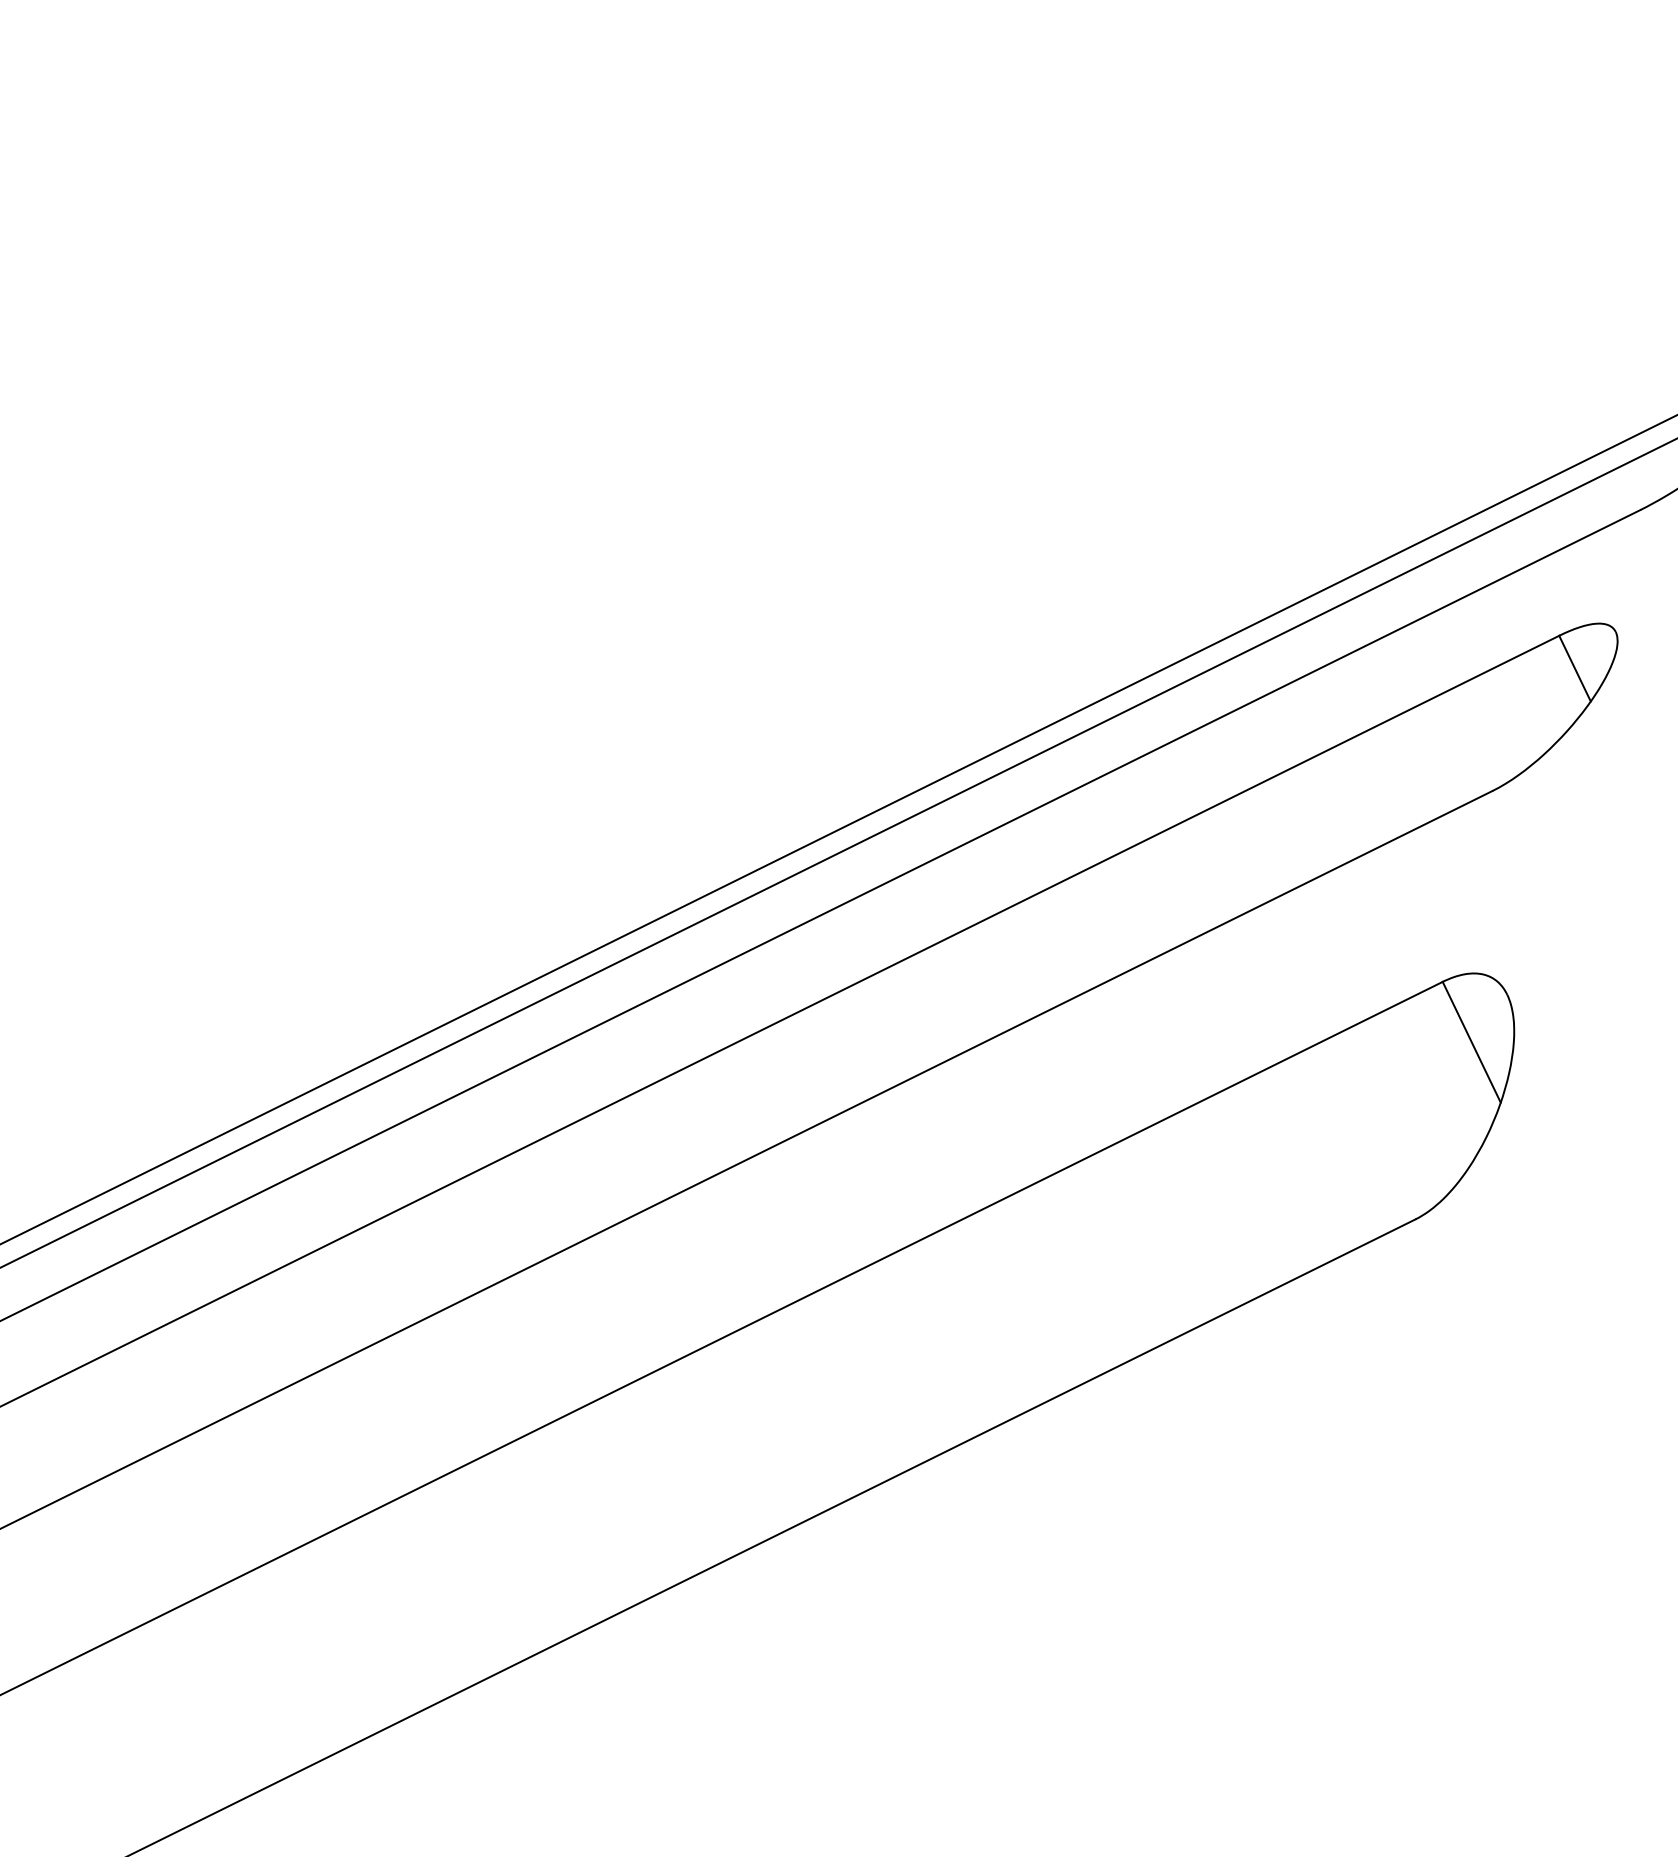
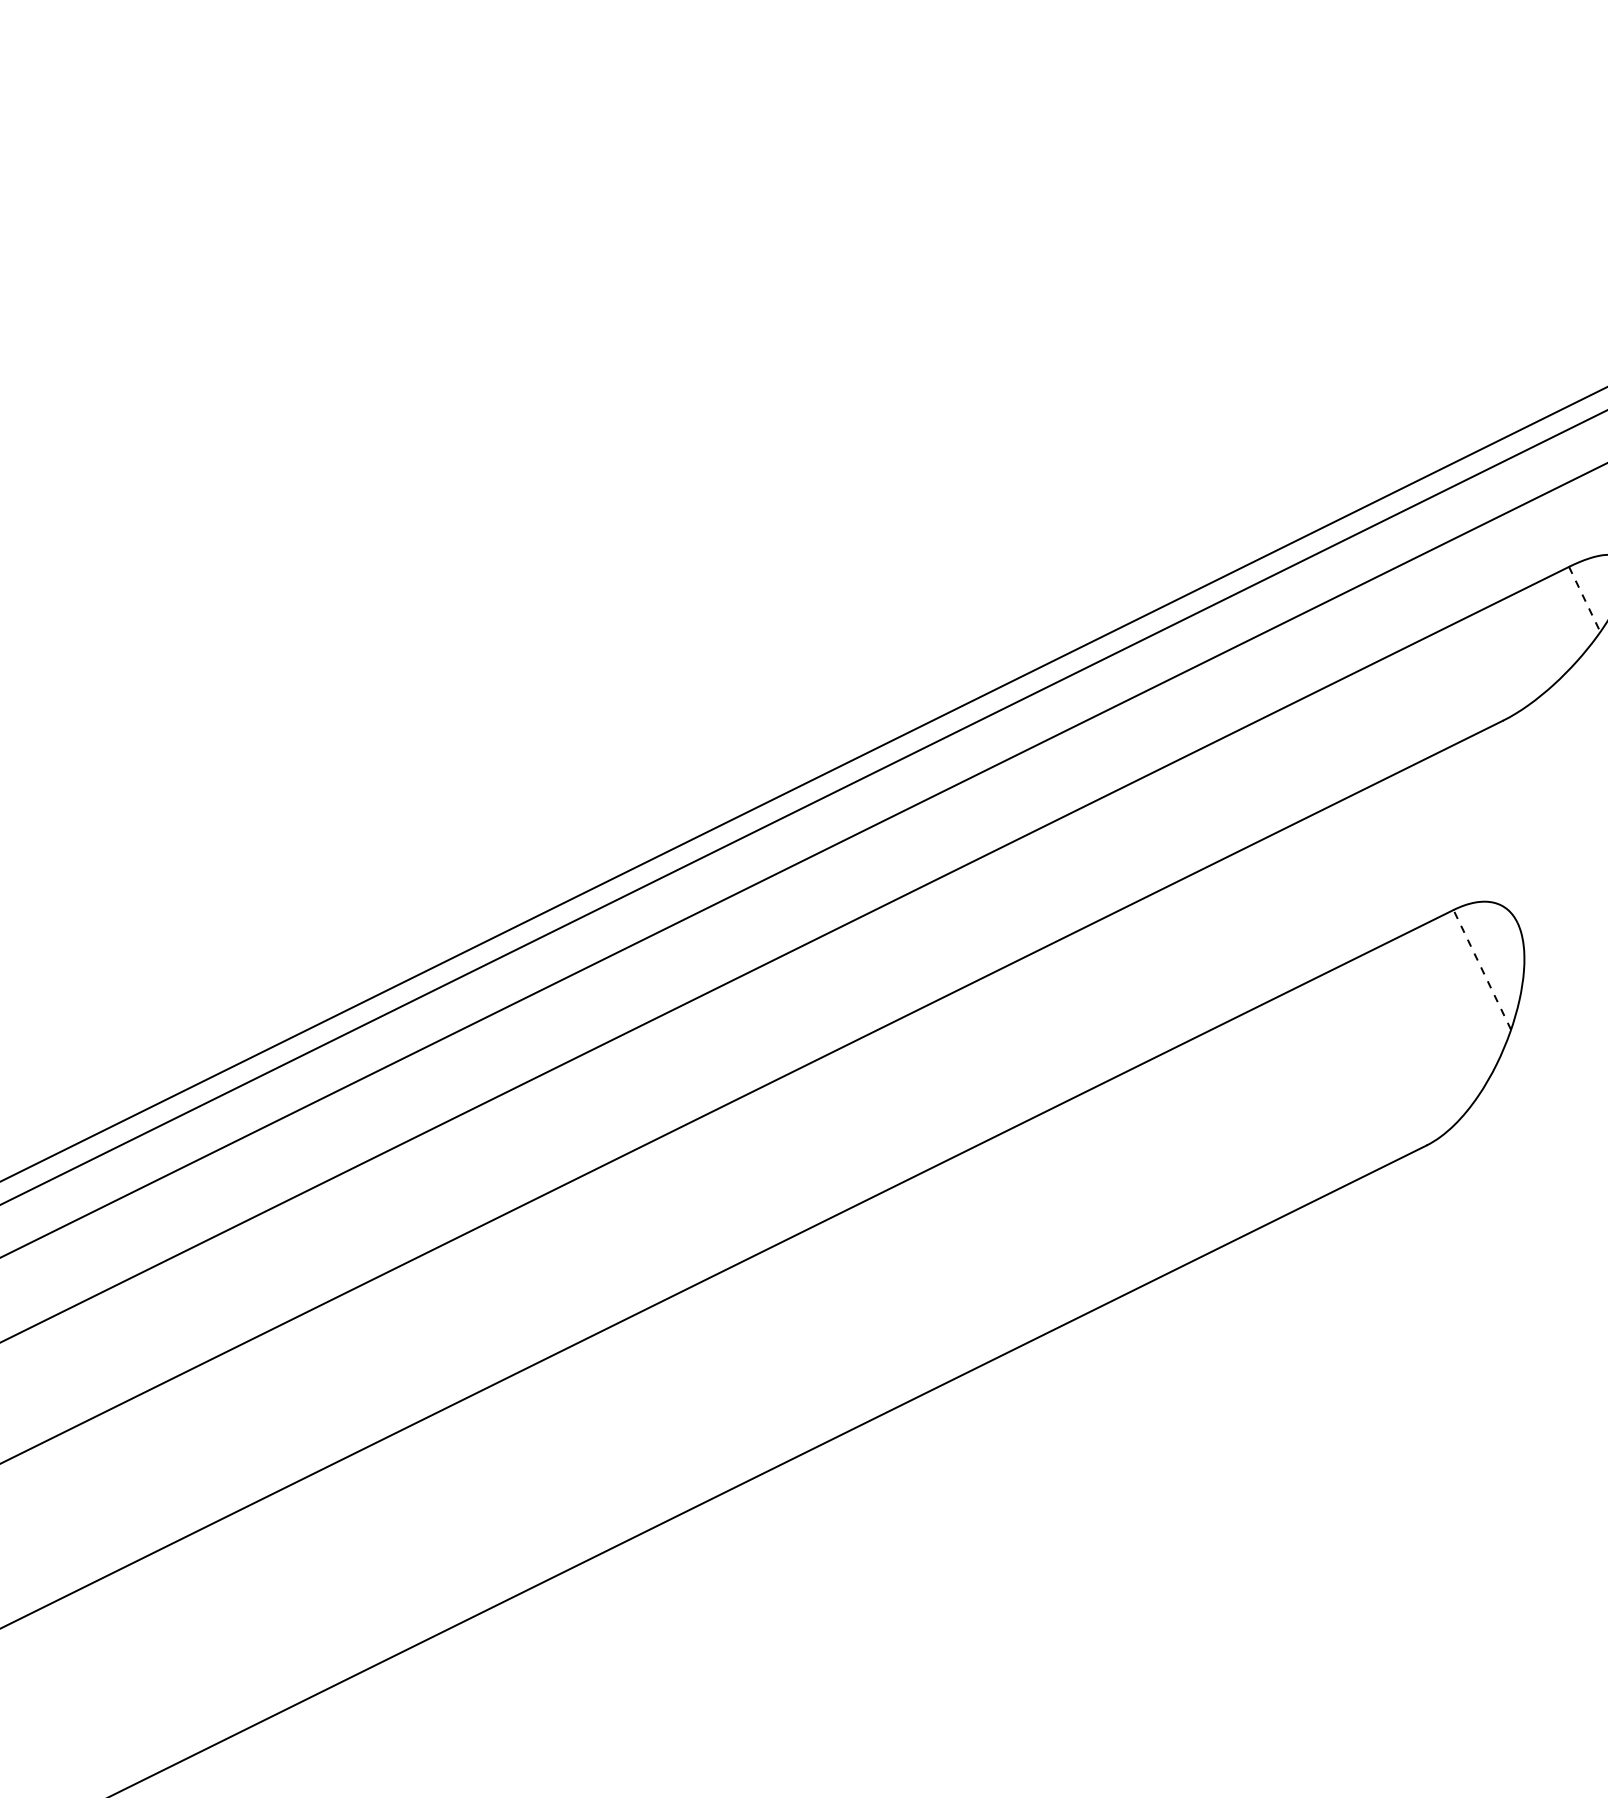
line: (1575, 669) -> (1585, 600), solid -> dashed
line: (1471, 1041) -> (1482, 969), solid -> dashed

